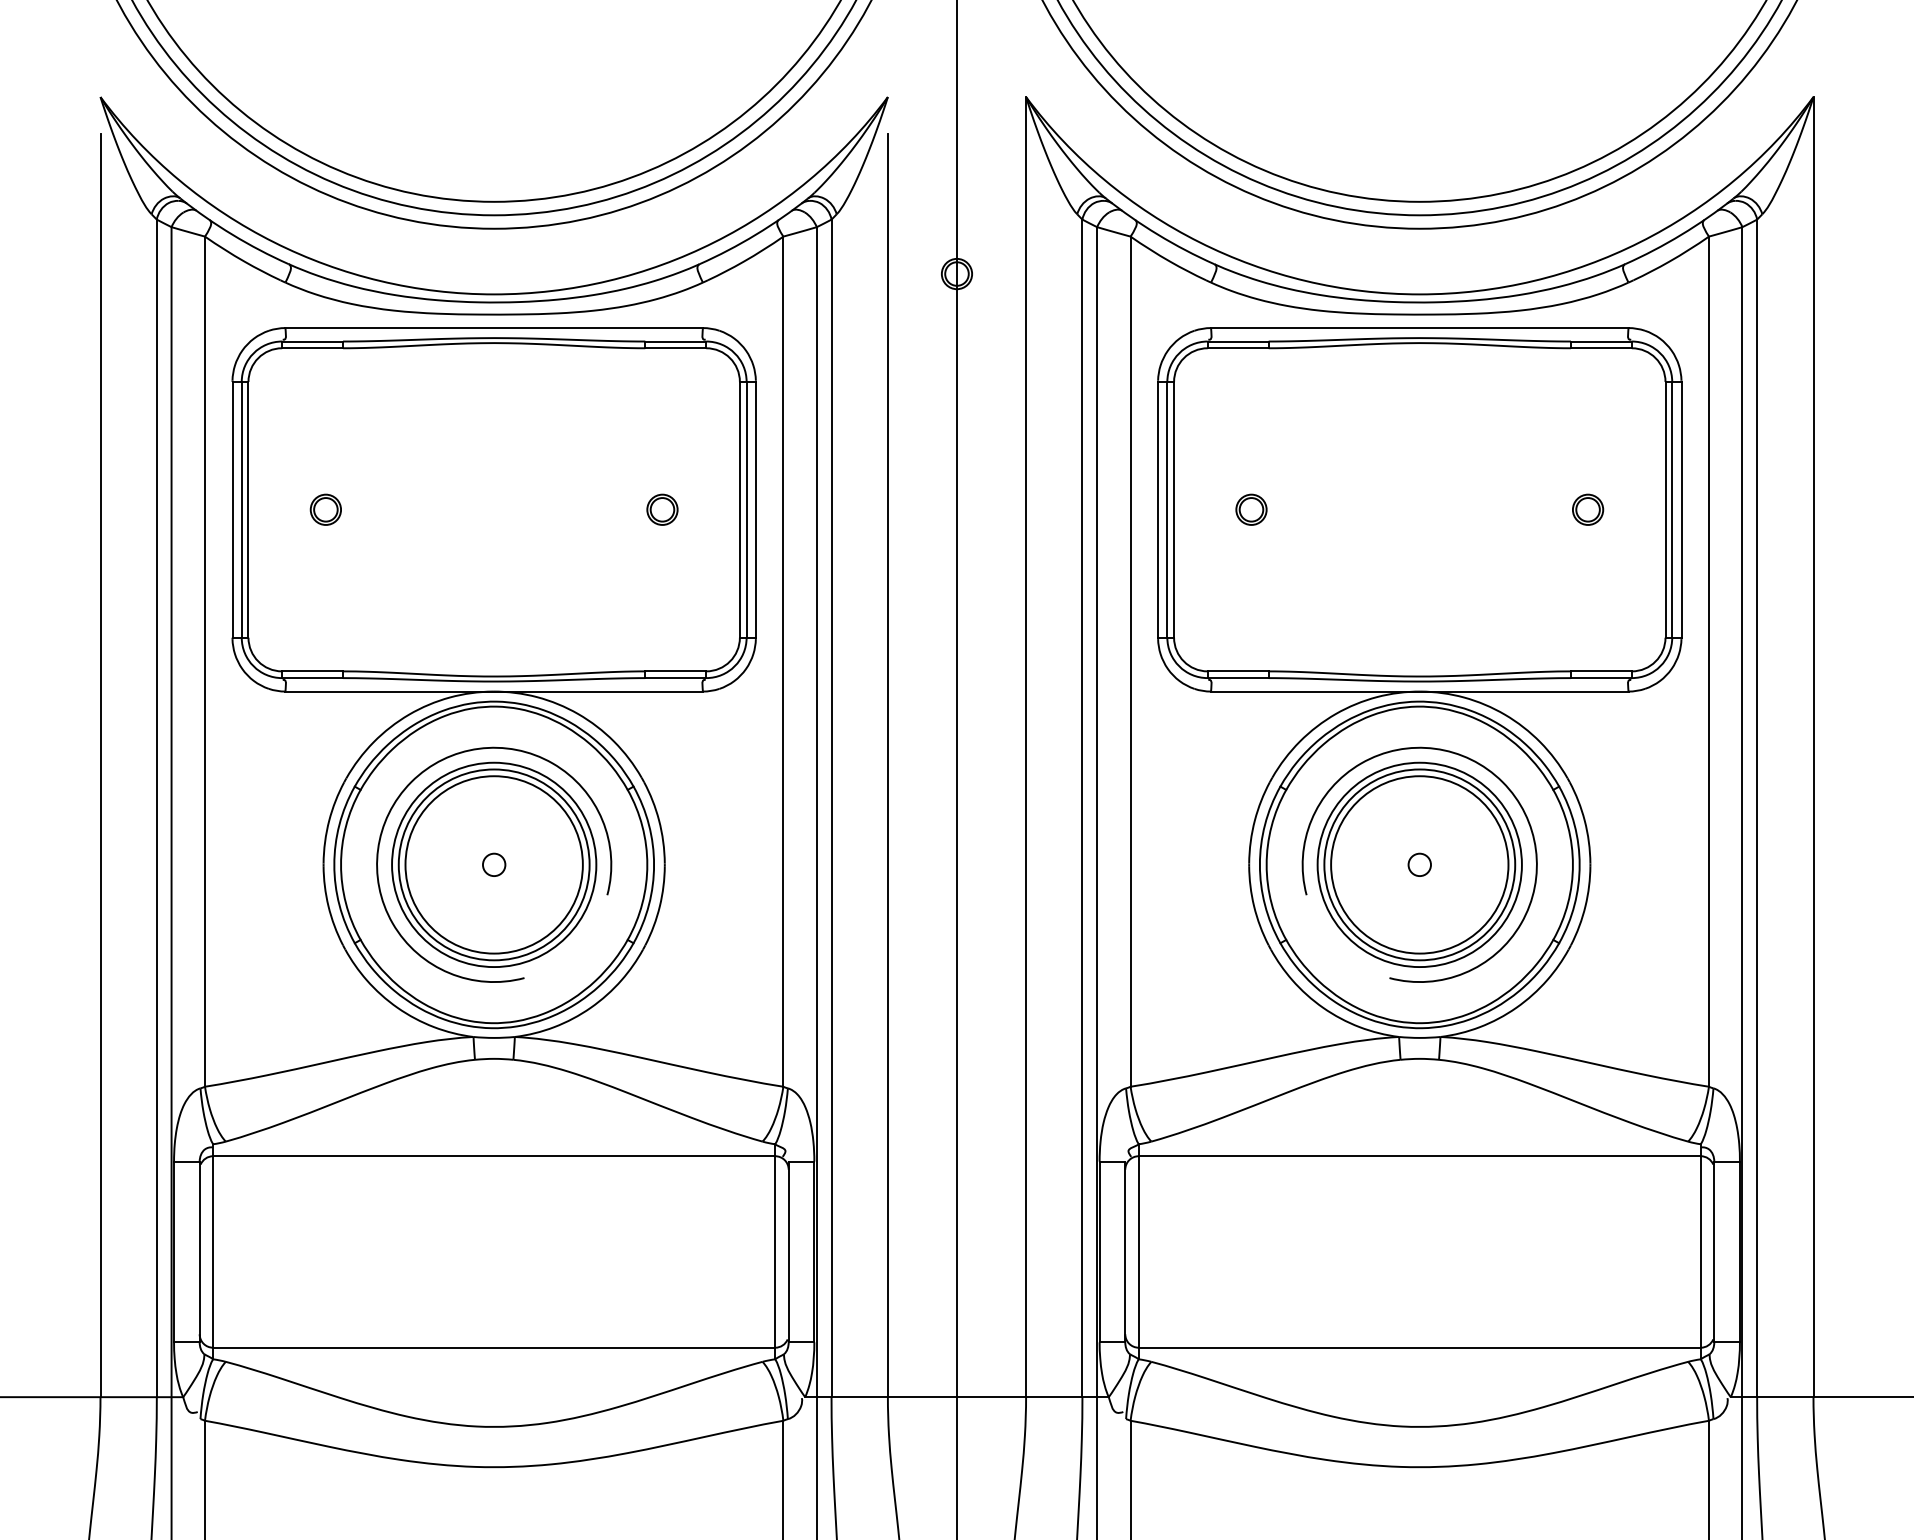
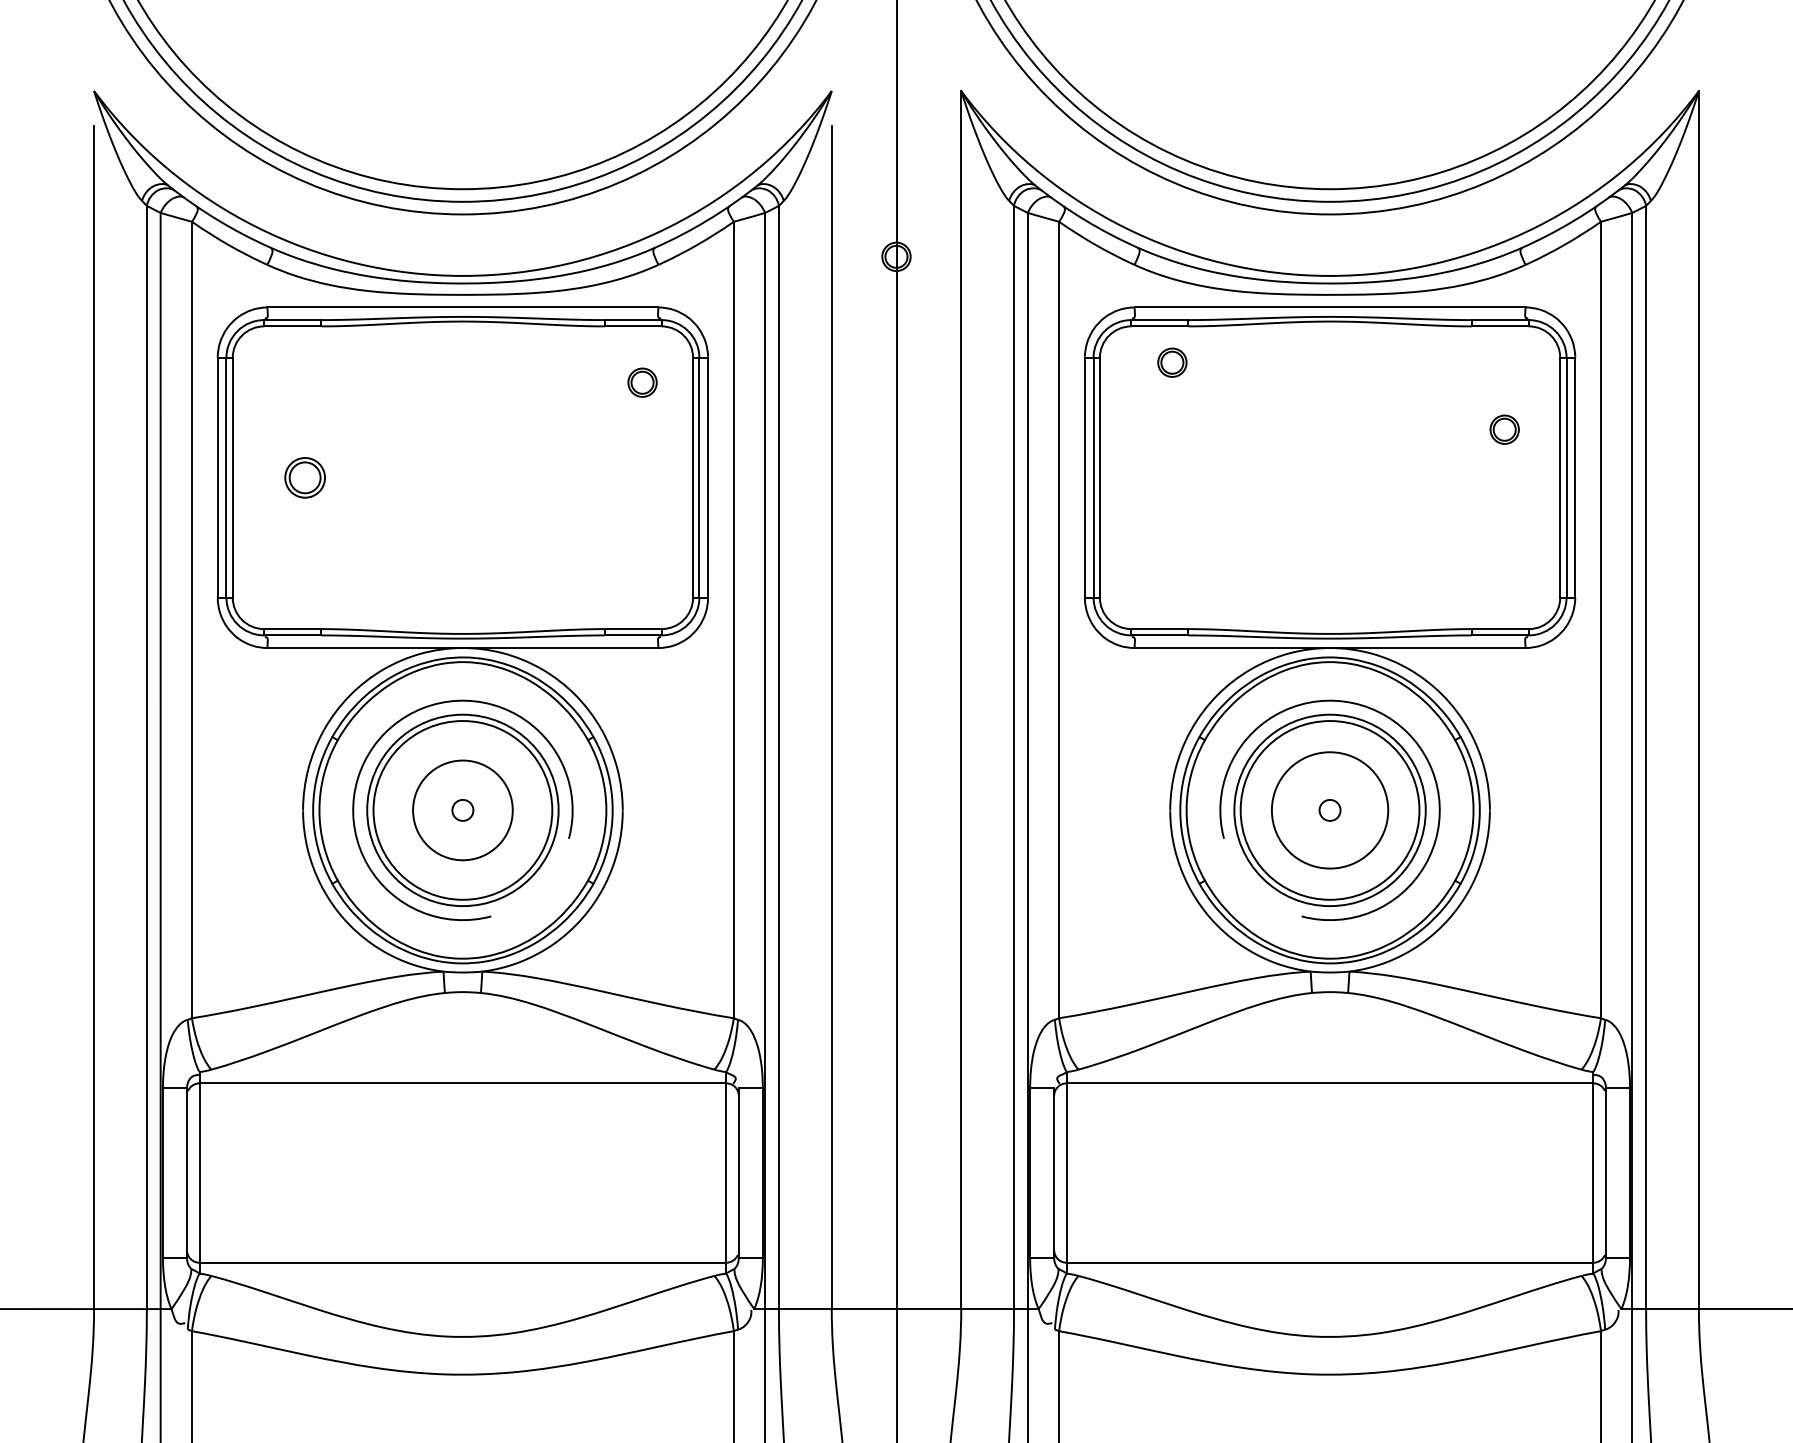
part: (326, 509) -> (305, 477), size x1.4
part: (662, 509) -> (642, 382), moved
part: (1251, 509) -> (1172, 362), moved
part: (1587, 509) -> (1504, 429), moved
circle: (493, 864) -> (462, 810), size x0.6
circle: (1419, 864) -> (1329, 810), size x0.7

